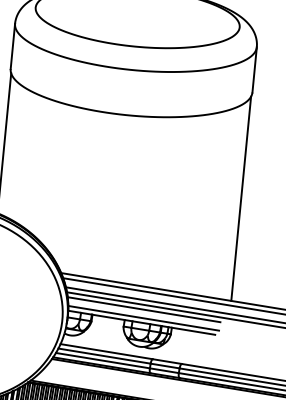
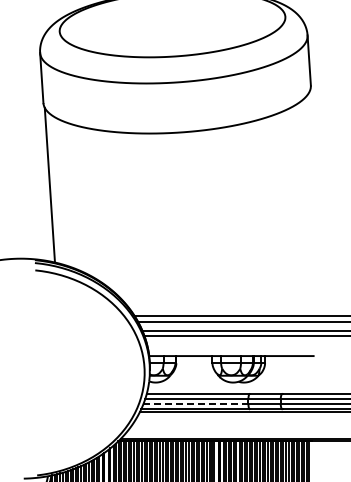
line: (241, 198) -> (317, 203), removed
line: (143, 309) -> (231, 341), removed
line: (143, 317) -> (232, 350), removed
line: (102, 360) -> (195, 404), solid -> dashed

